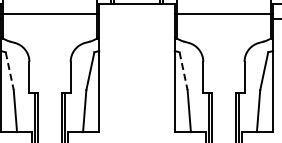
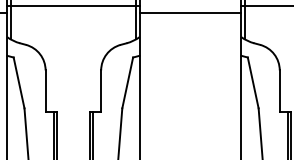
line: (136, 19) -> (189, 13), added
line: (9, 71) -> (18, 83), dashed -> solid
line: (183, 71) -> (253, 83), dashed -> solid

